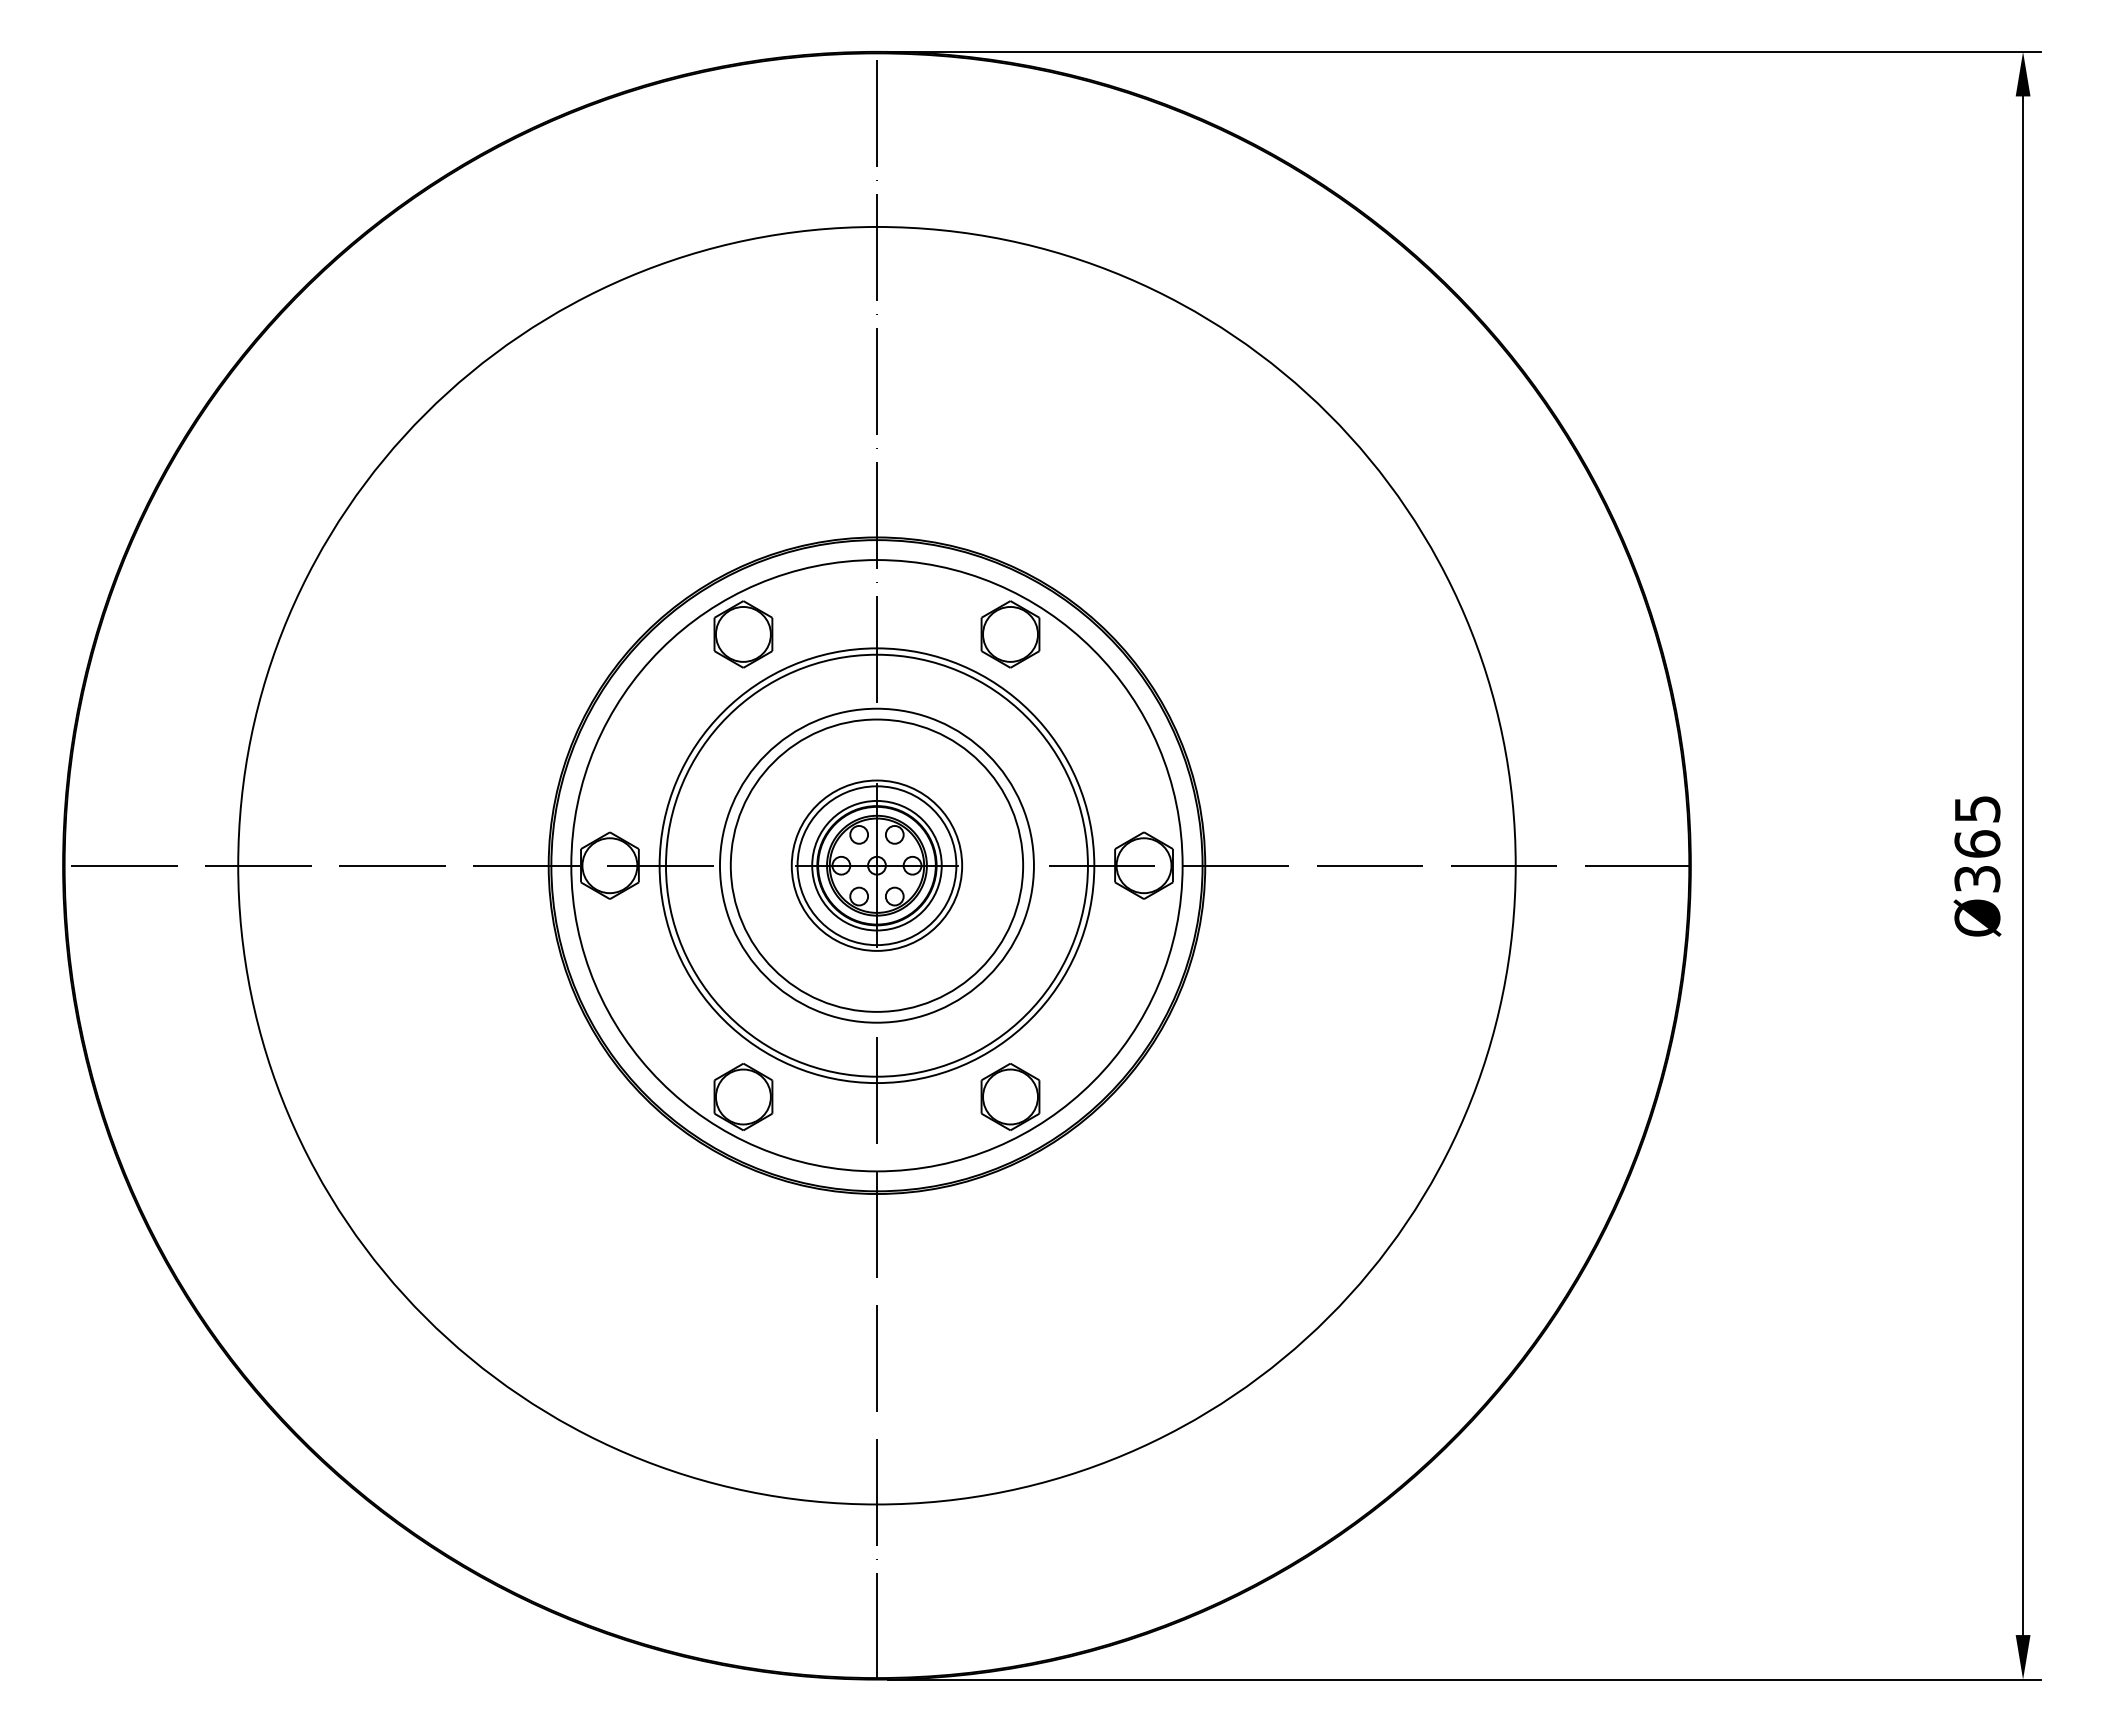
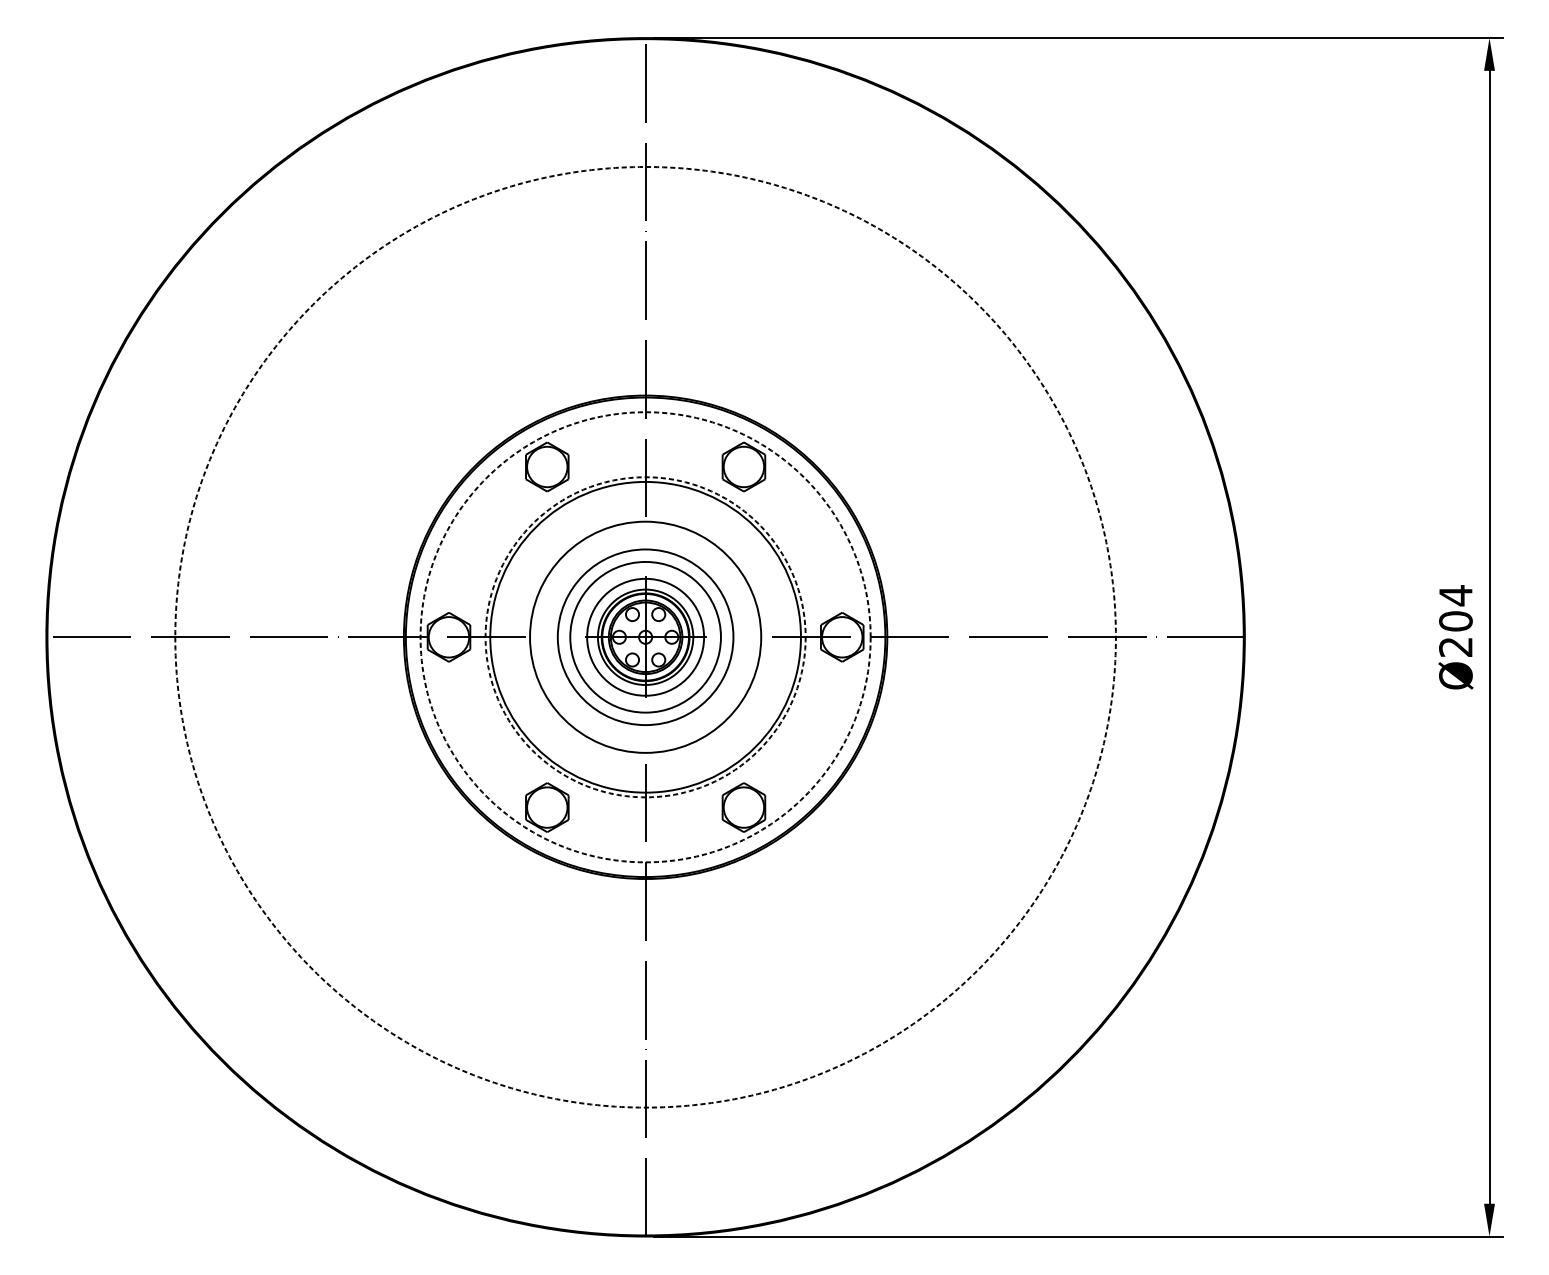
text: (1977, 843) -> (1455, 620), Ø365 -> Ø204
circle: (876, 865) -> (645, 637), size x0.7
circle: (876, 865) -> (645, 637), size x1.4
circle: (876, 865) -> (645, 637), solid -> dashed
circle: (876, 865) -> (645, 637), solid -> dashed
circle: (876, 865) -> (645, 637), solid -> dashed

